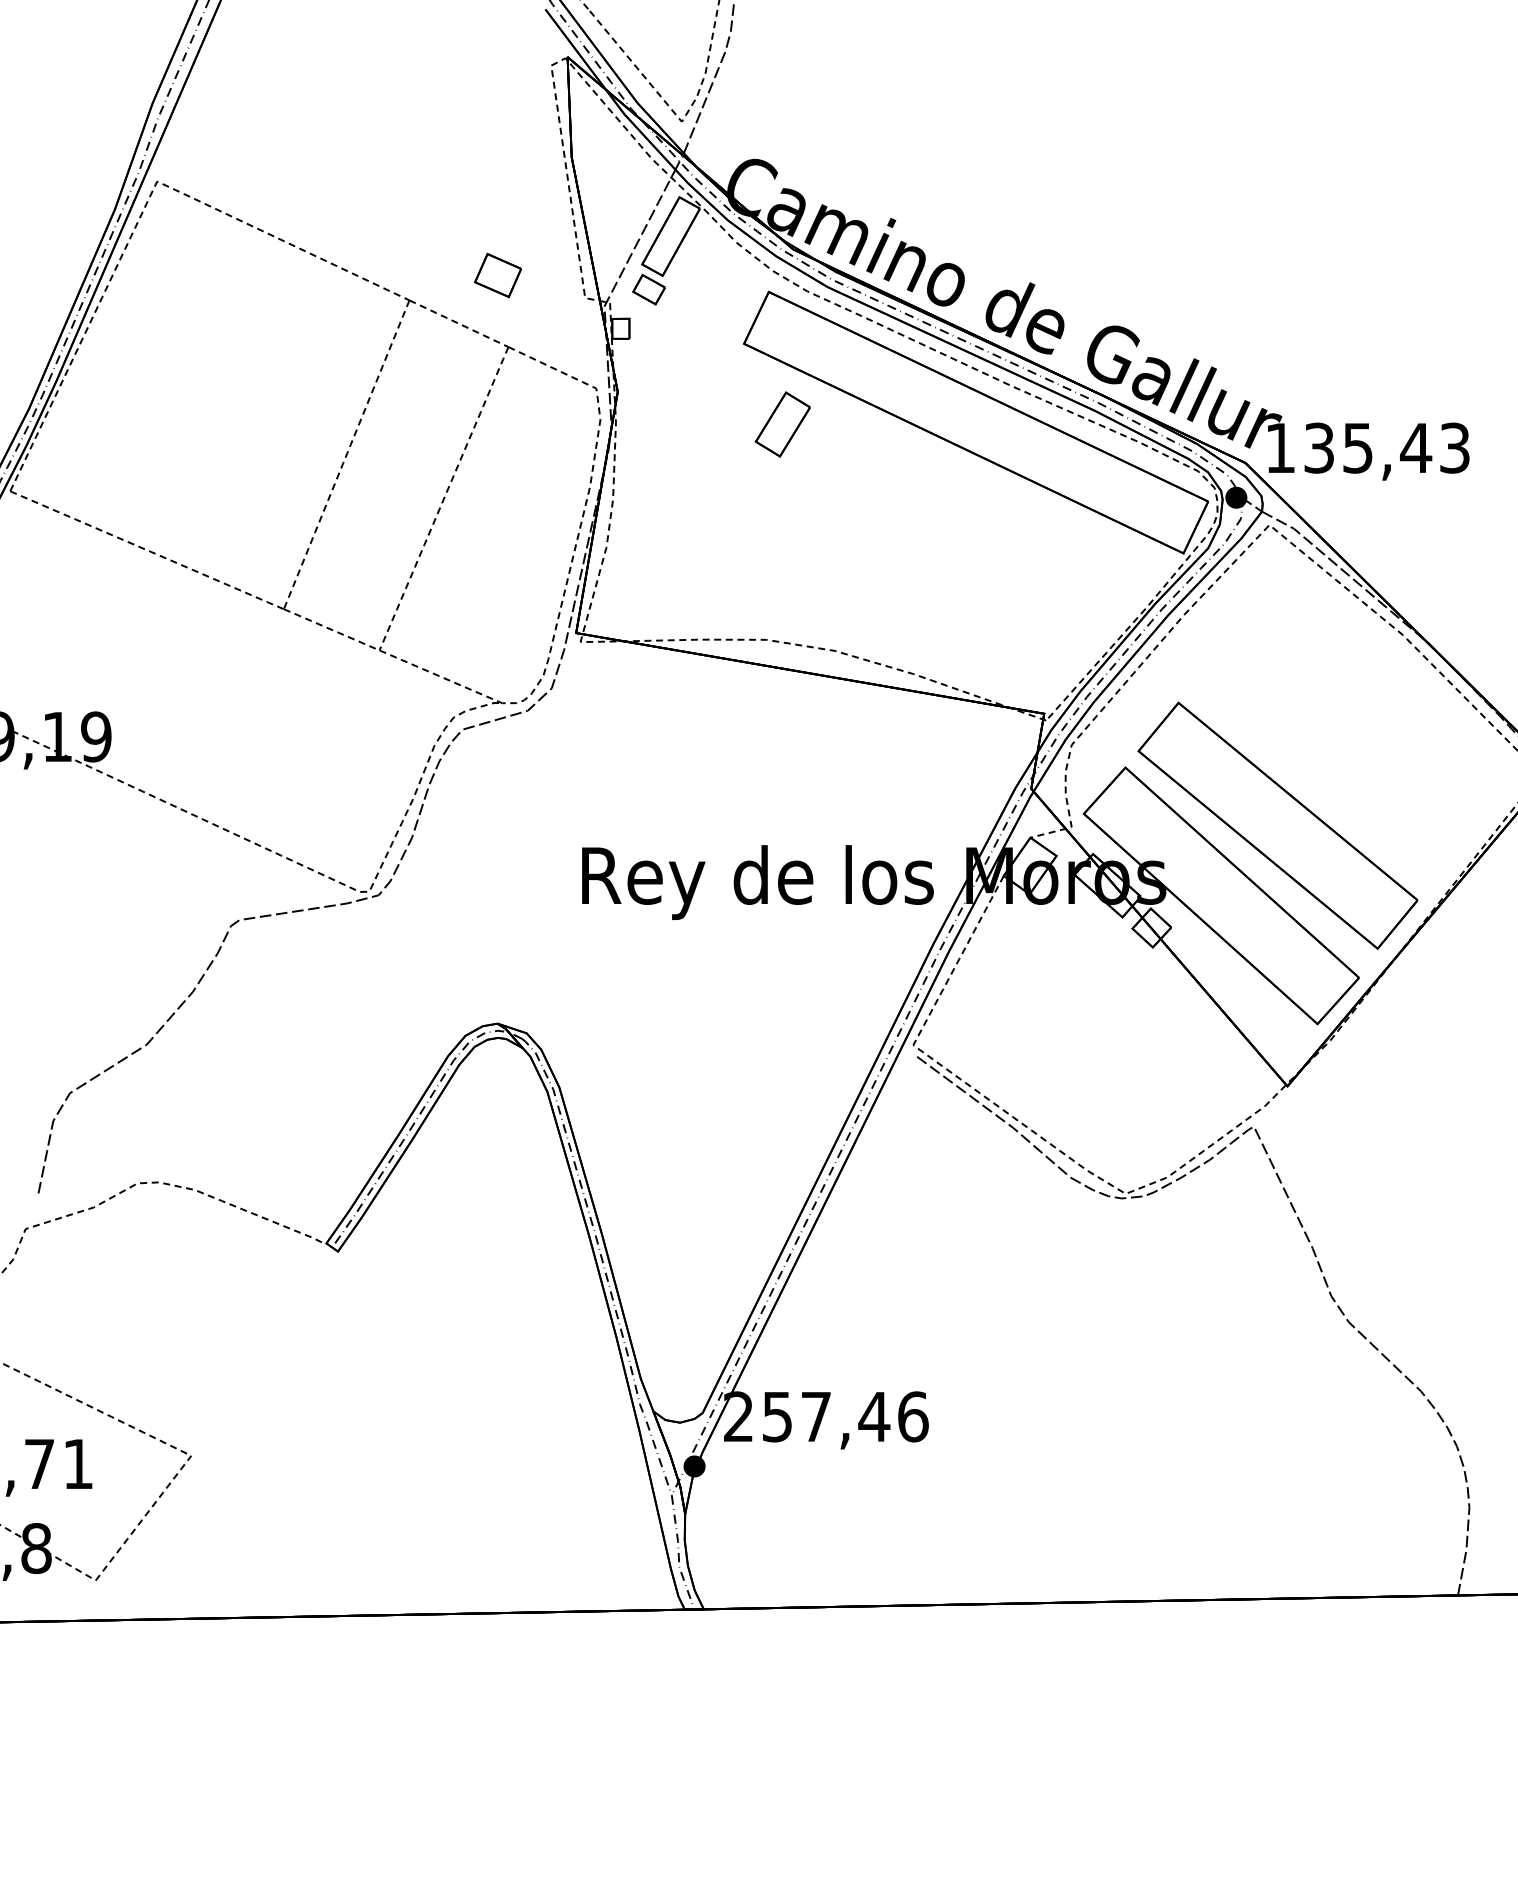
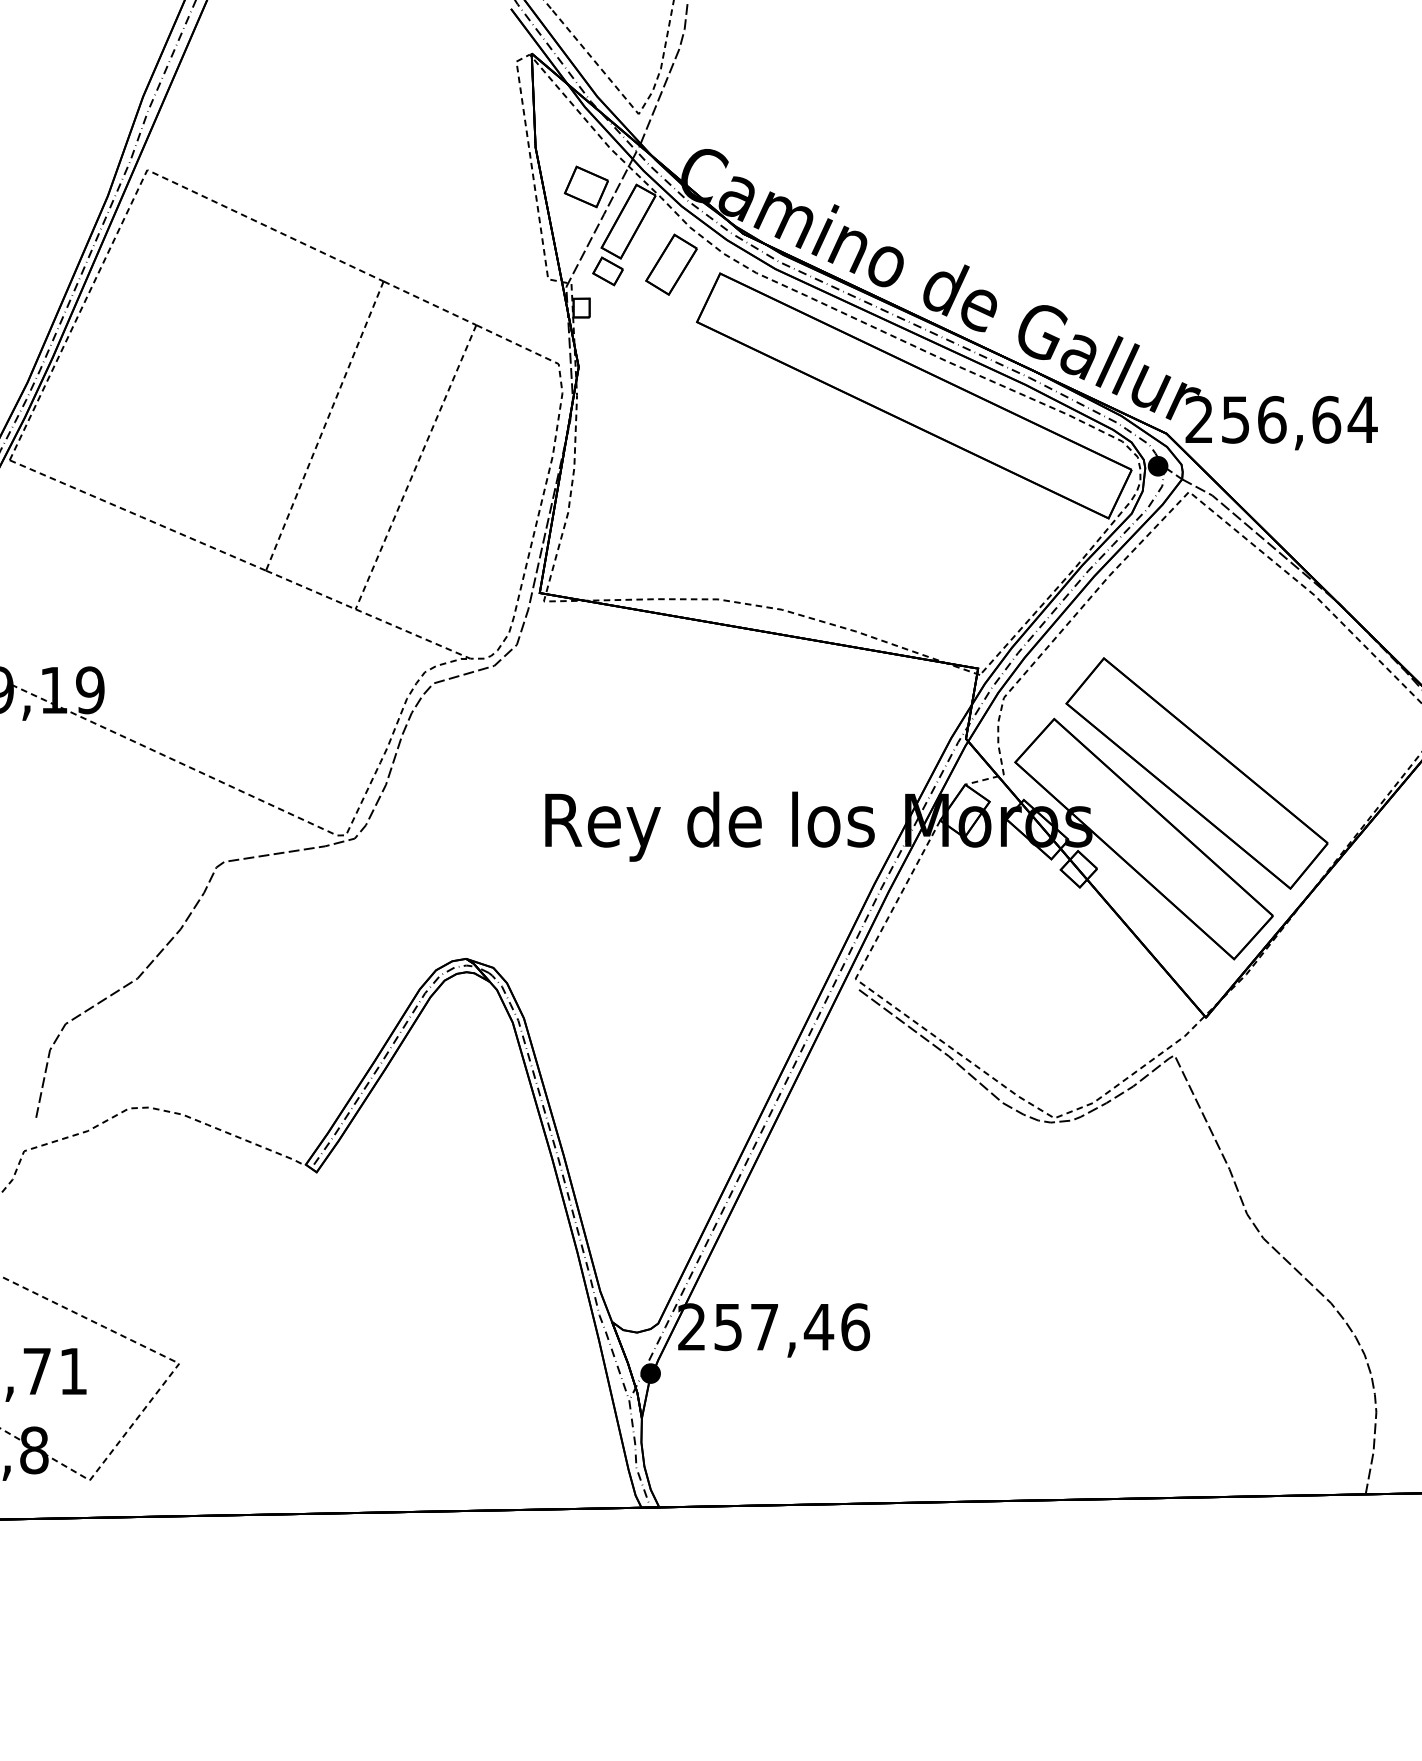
part: (497, 275) -> (585, 186), moved
part: (782, 424) -> (671, 264), moved
text: (1367, 447) -> (1280, 419), 135,43 -> 256,64

